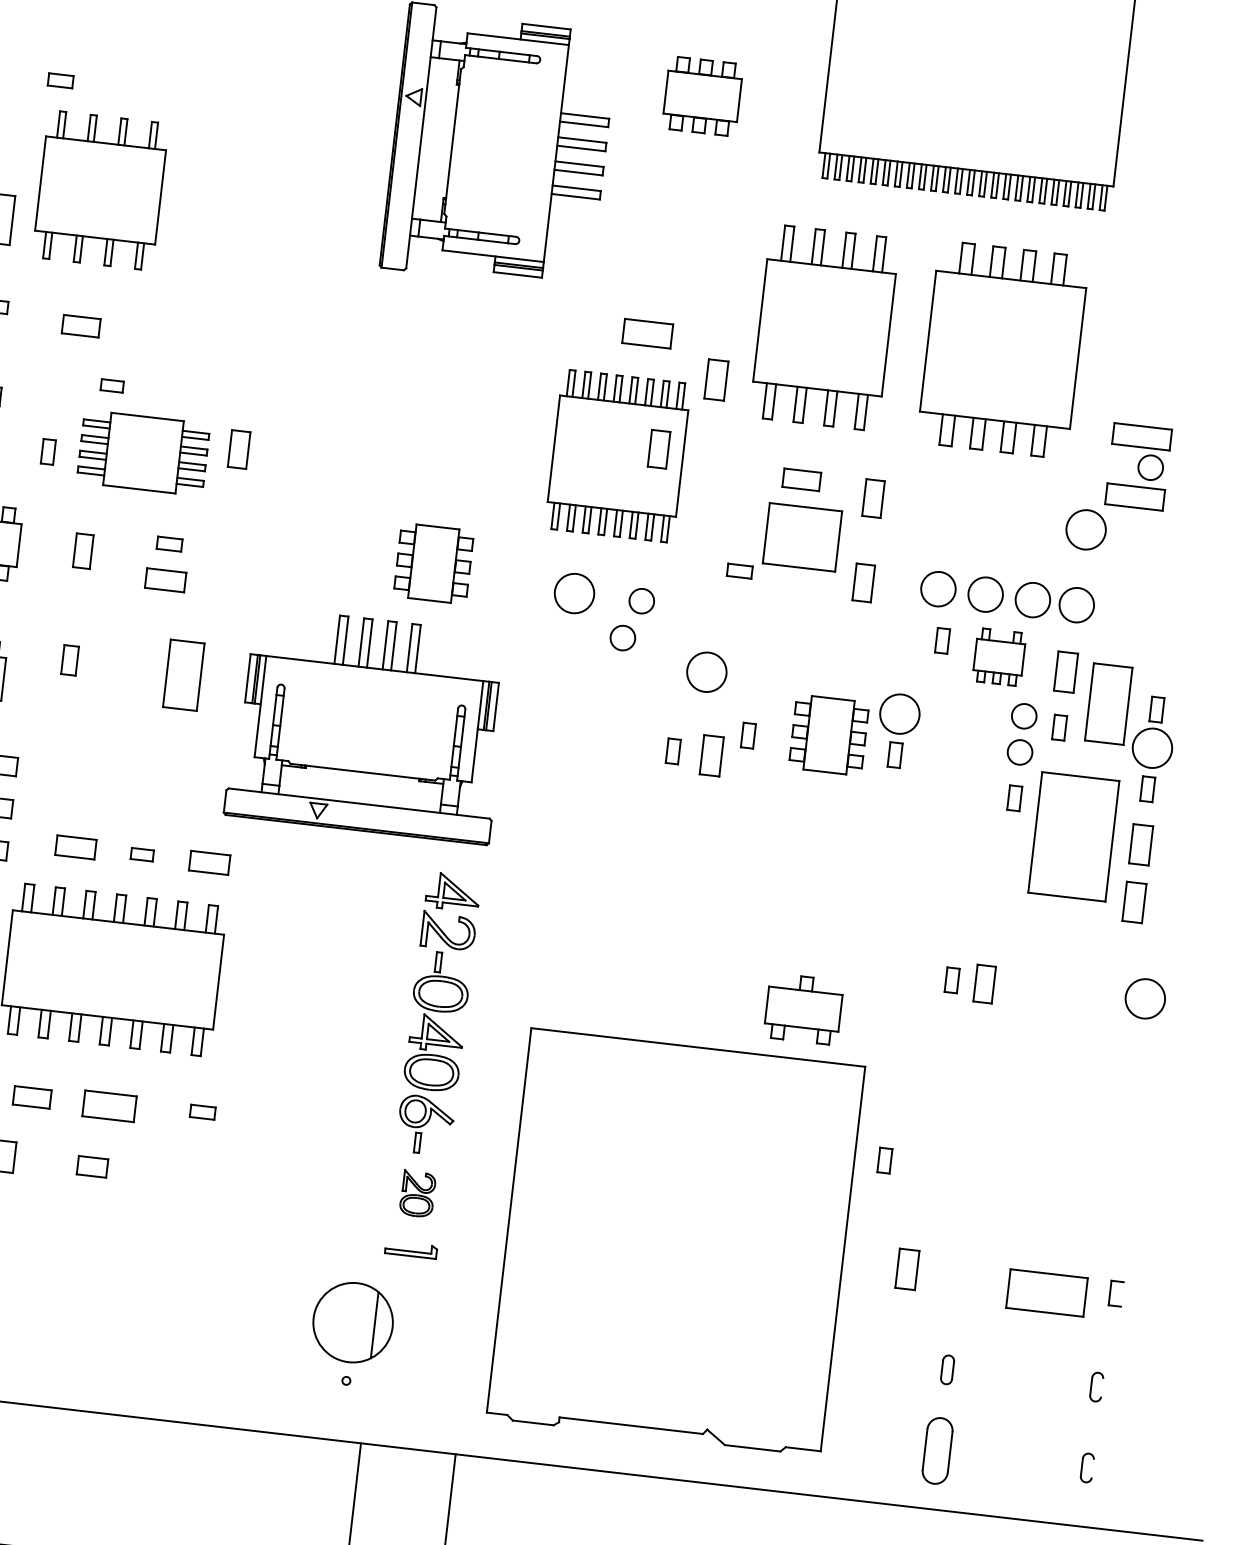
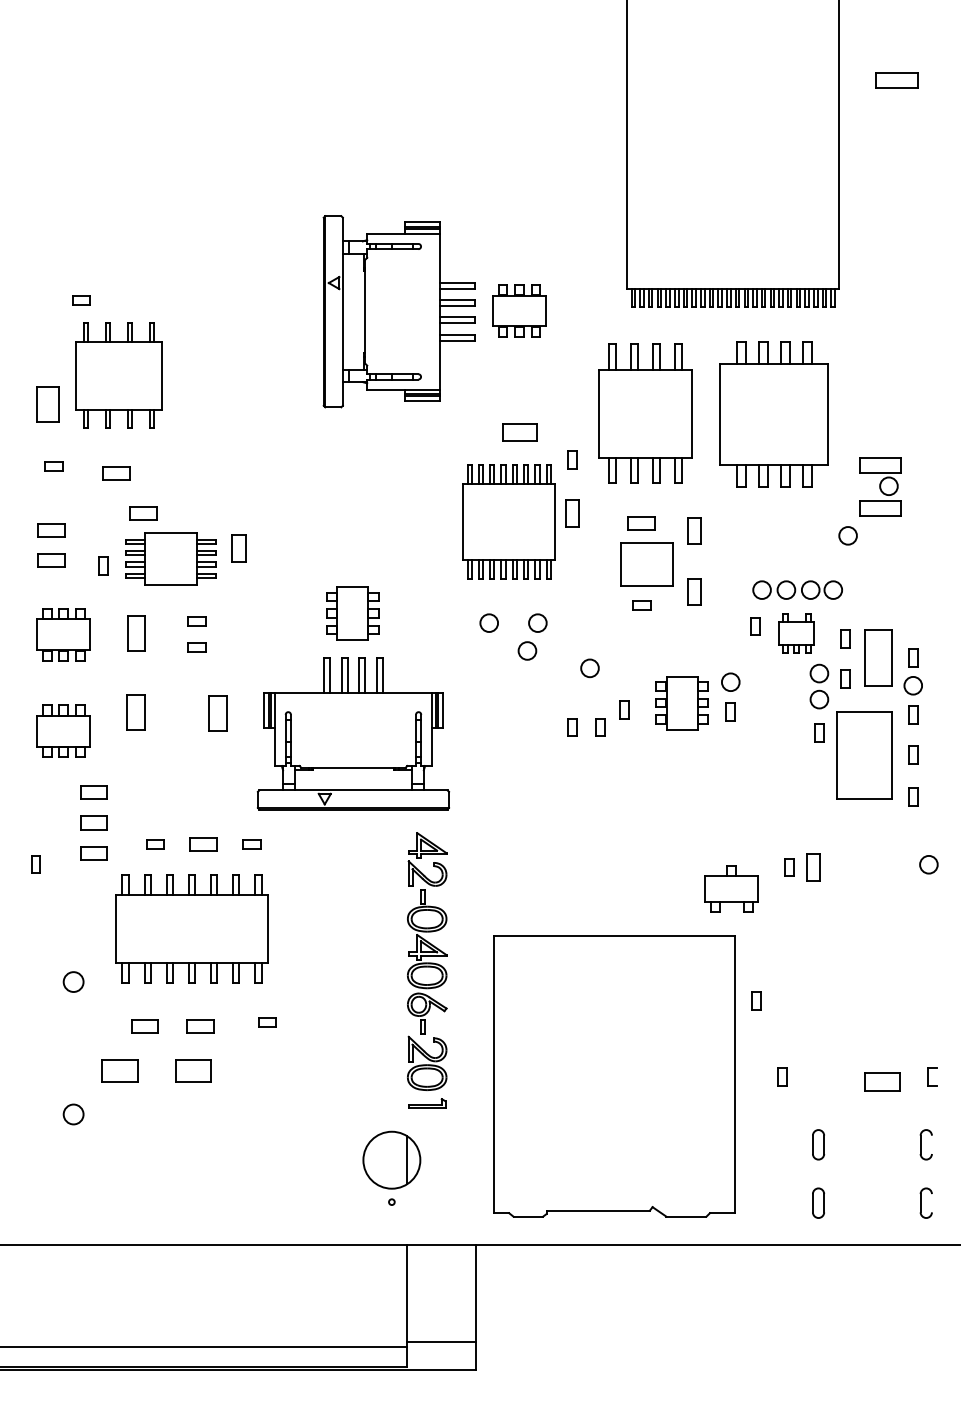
part: (702, 95) -> (519, 310), moved
part: (716, 379) -> (572, 459), size x0.62
part: (112, 385) -> (143, 513), size x1.67
part: (658, 449) -> (572, 513), moved
circle: (1085, 529) -> (847, 535), size x0.62
part: (83, 551) -> (136, 633), size x1.43
part: (433, 563) -> (352, 613), moved
part: (738, 570) -> (641, 605), moved
part: (164, 580) -> (196, 647), size x0.62
circle: (573, 592) -> (488, 622), size x0.62
part: (1007, 596) -> (797, 589), size x0.71
part: (69, 660) -> (135, 712), size x1.67
part: (1066, 671) -> (845, 638), size x0.62
circle: (706, 672) -> (589, 668), size x0.62
part: (182, 675) -> (217, 713), size x0.71
circle: (899, 714) -> (730, 682), size x0.62
circle: (1152, 747) -> (913, 685), size x0.62
part: (711, 755) -> (600, 727), size x0.62
part: (1141, 843) -> (913, 754), size x0.62
part: (75, 846) -> (155, 844), size x0.62
part: (142, 854) -> (203, 844), size x1.67
part: (209, 862) -> (251, 844), size x0.62
part: (1135, 901) -> (913, 796), size x0.62
circle: (1144, 998) -> (928, 864), size x0.62
part: (803, 1008) -> (731, 888), moved
part: (109, 1106) -> (200, 1026), size x0.71
part: (92, 1166) -> (193, 1070), size x1.67
part: (418, 1192) -> (427, 1062), size x1.67
part: (908, 1269) -> (782, 1076), size x0.62
part: (1046, 1292) -> (882, 1081), size x0.62
part: (947, 1369) -> (818, 1144), size x1.43
part: (1095, 1386) -> (925, 1144), size x1.43
part: (938, 1449) -> (818, 1202), size x0.62
part: (1086, 1466) -> (925, 1202), size x1.43

